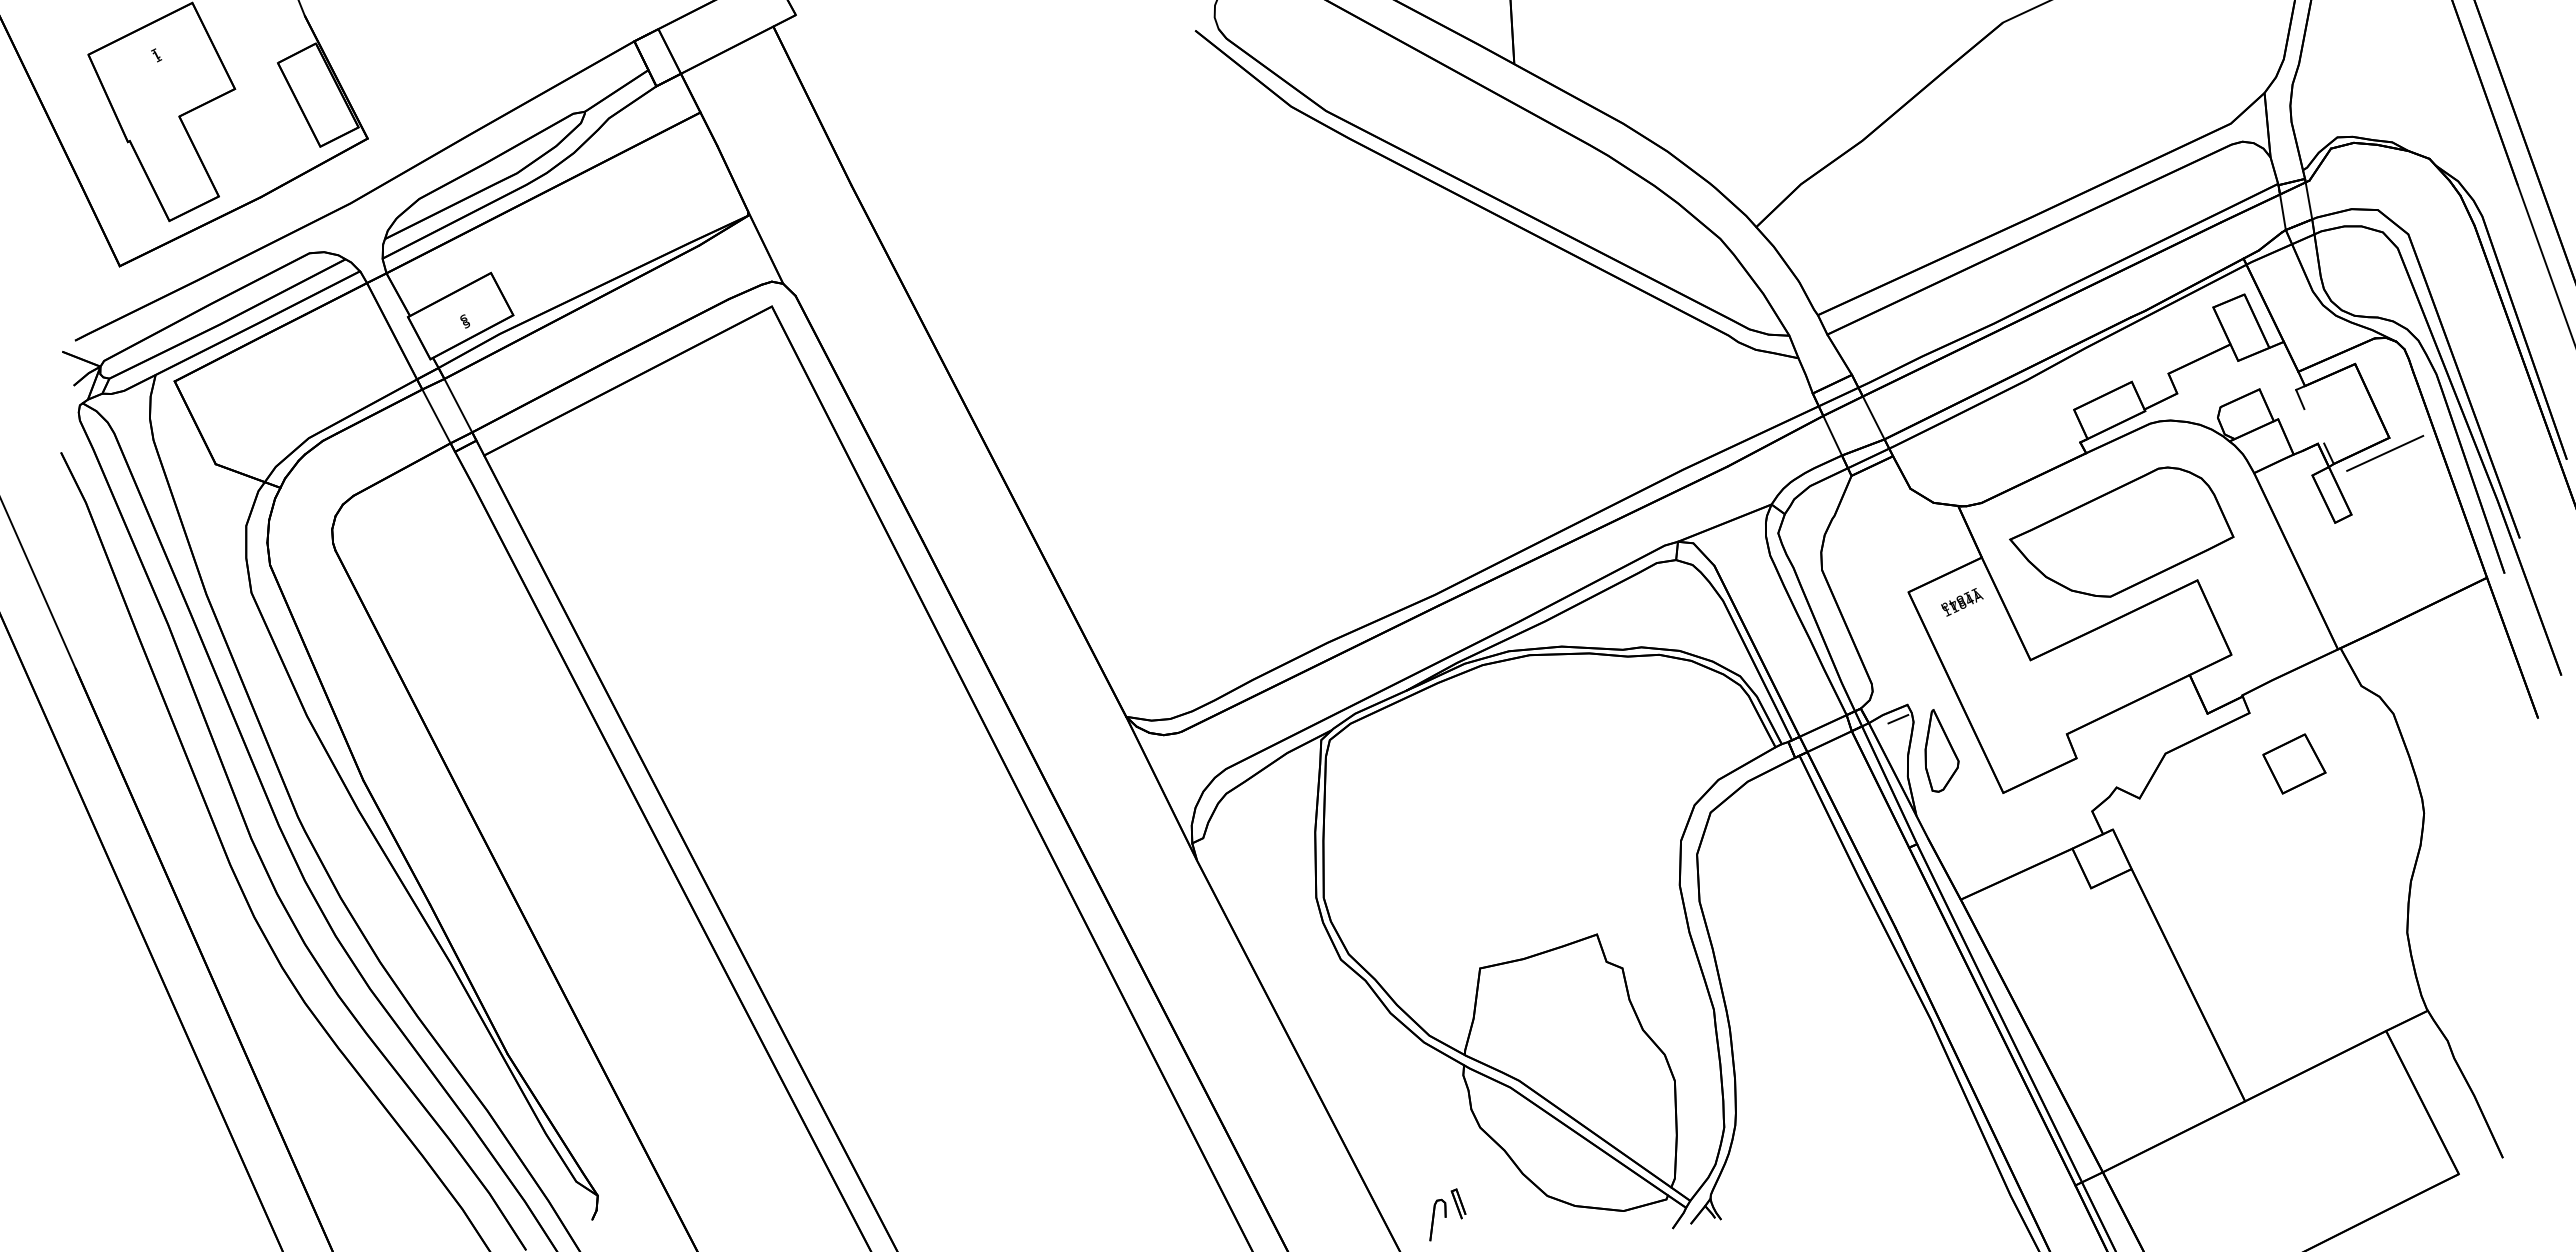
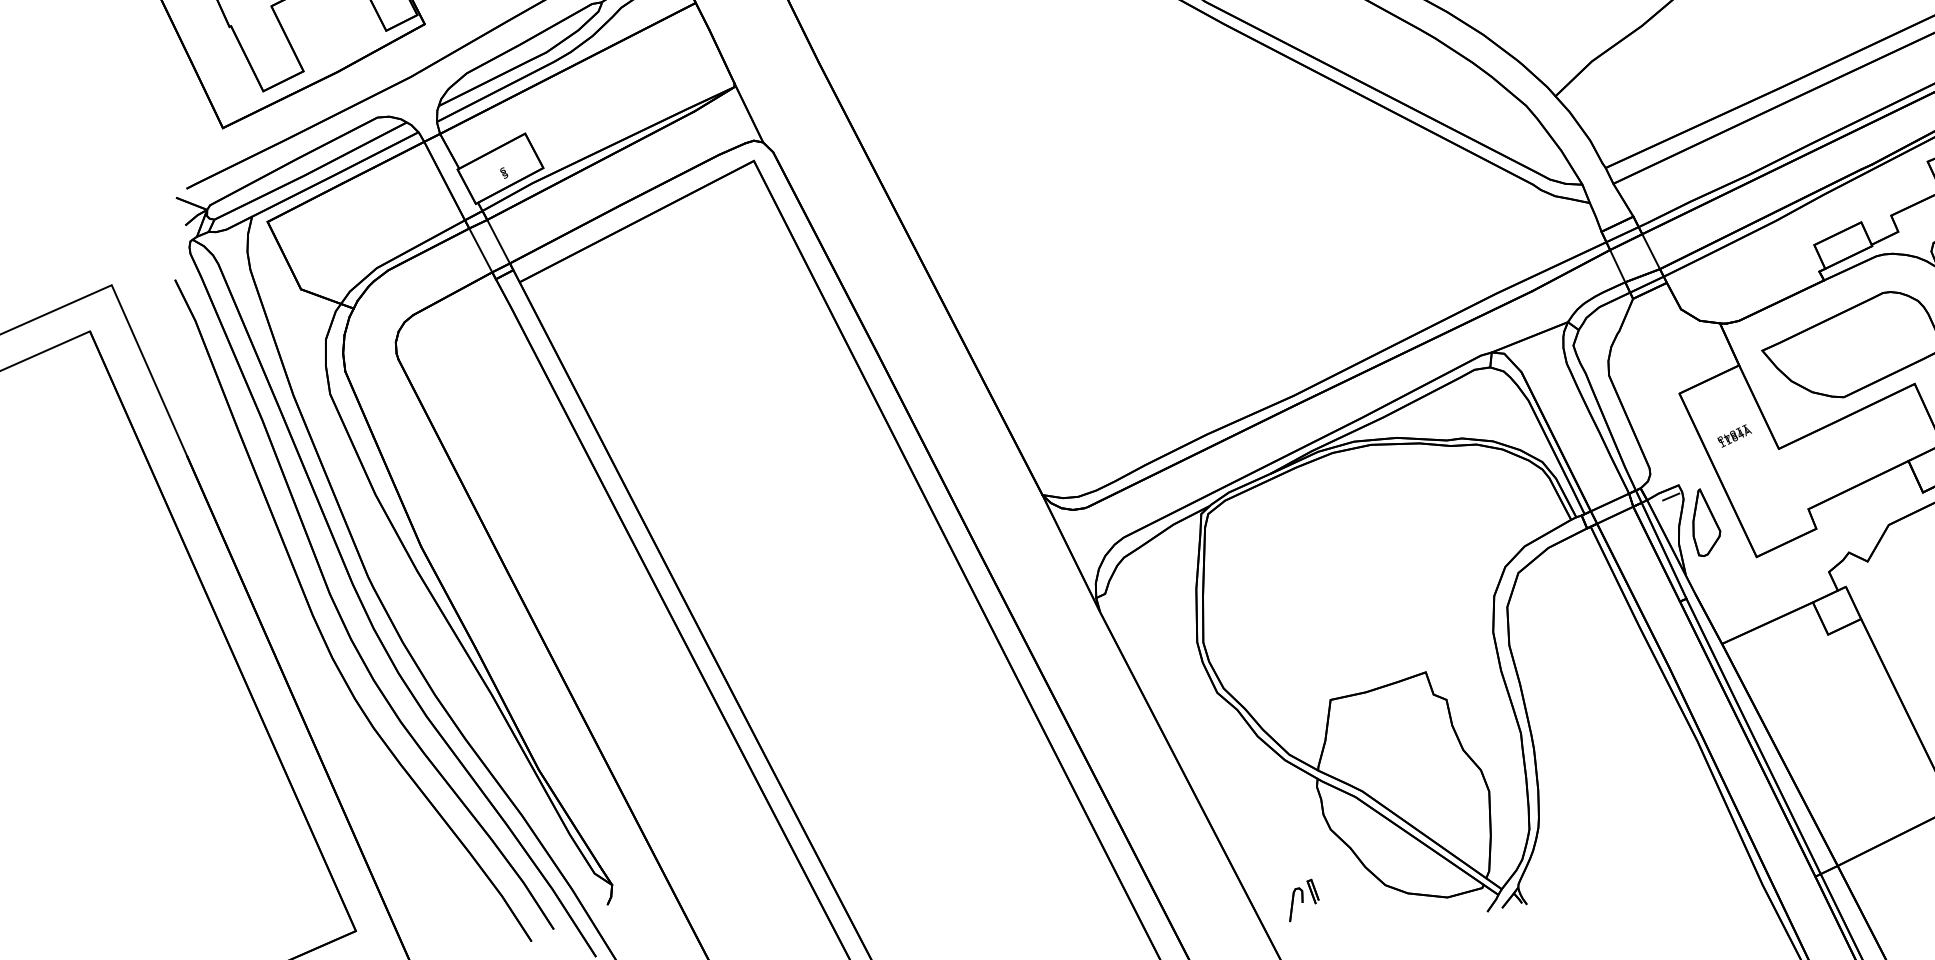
text: (1962, 602) -> (1734, 436), moved

